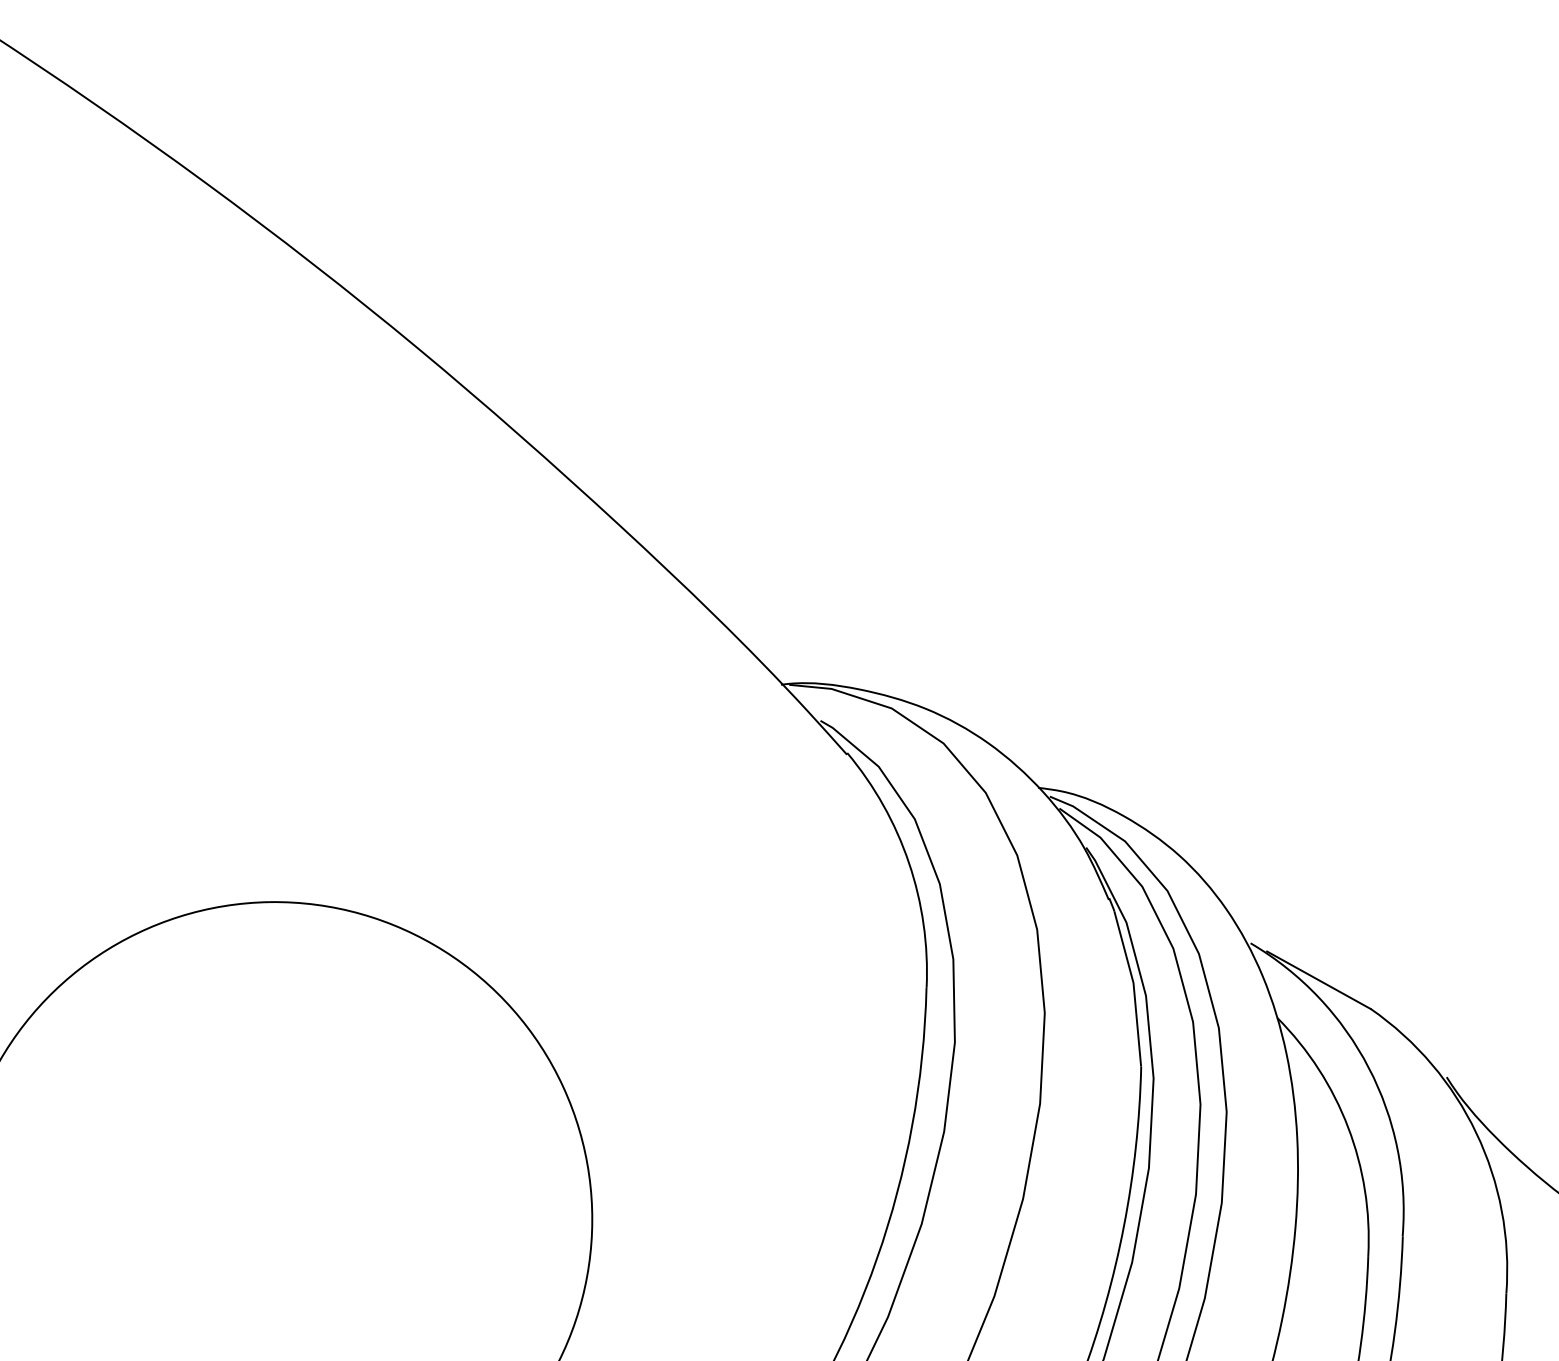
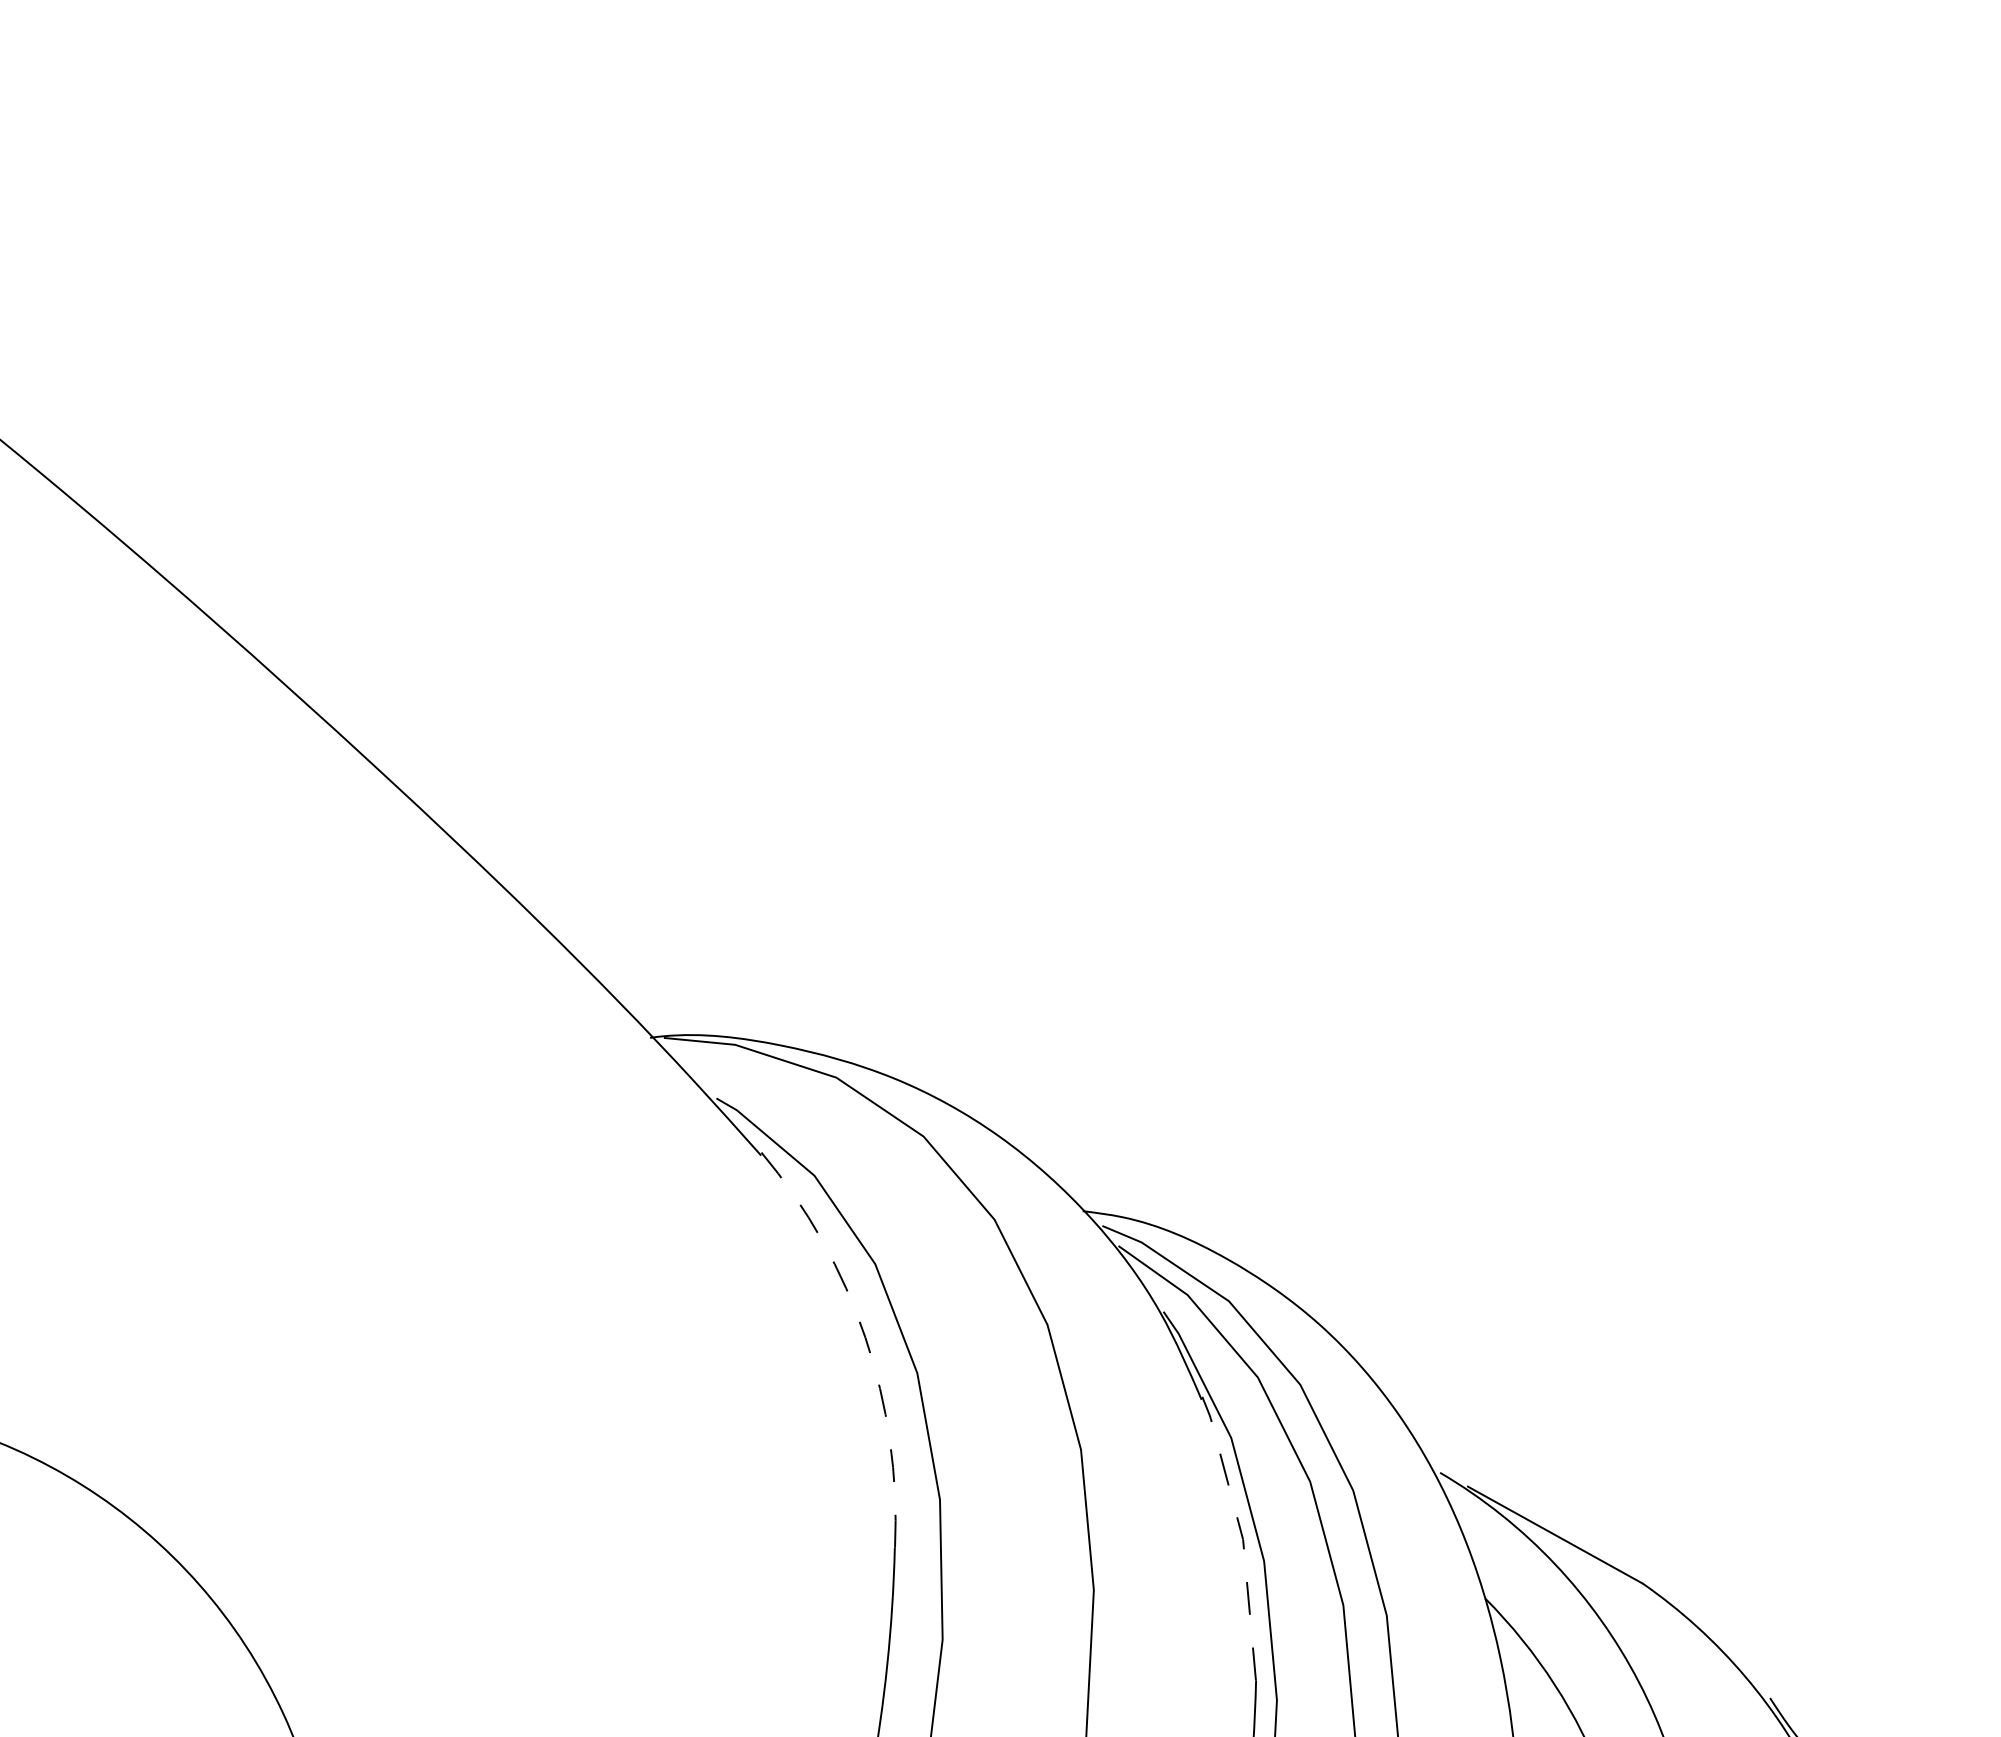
arc: (909, 862) -> (866, 1336), solid -> dashed
line: (1133, 986) -> (1243, 1545), solid -> dashed

